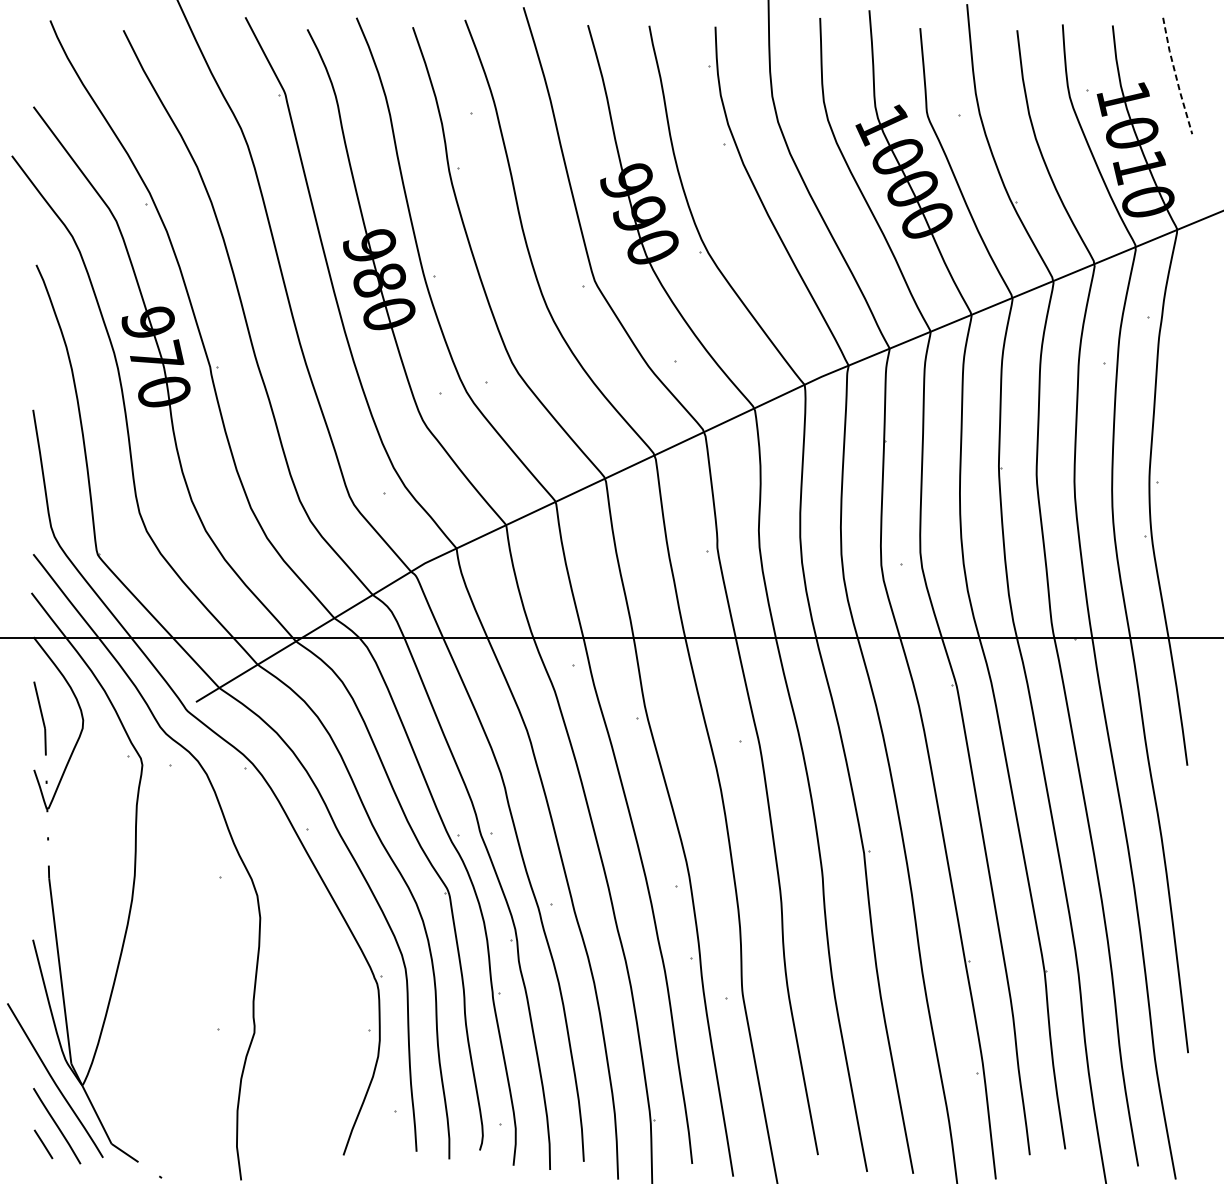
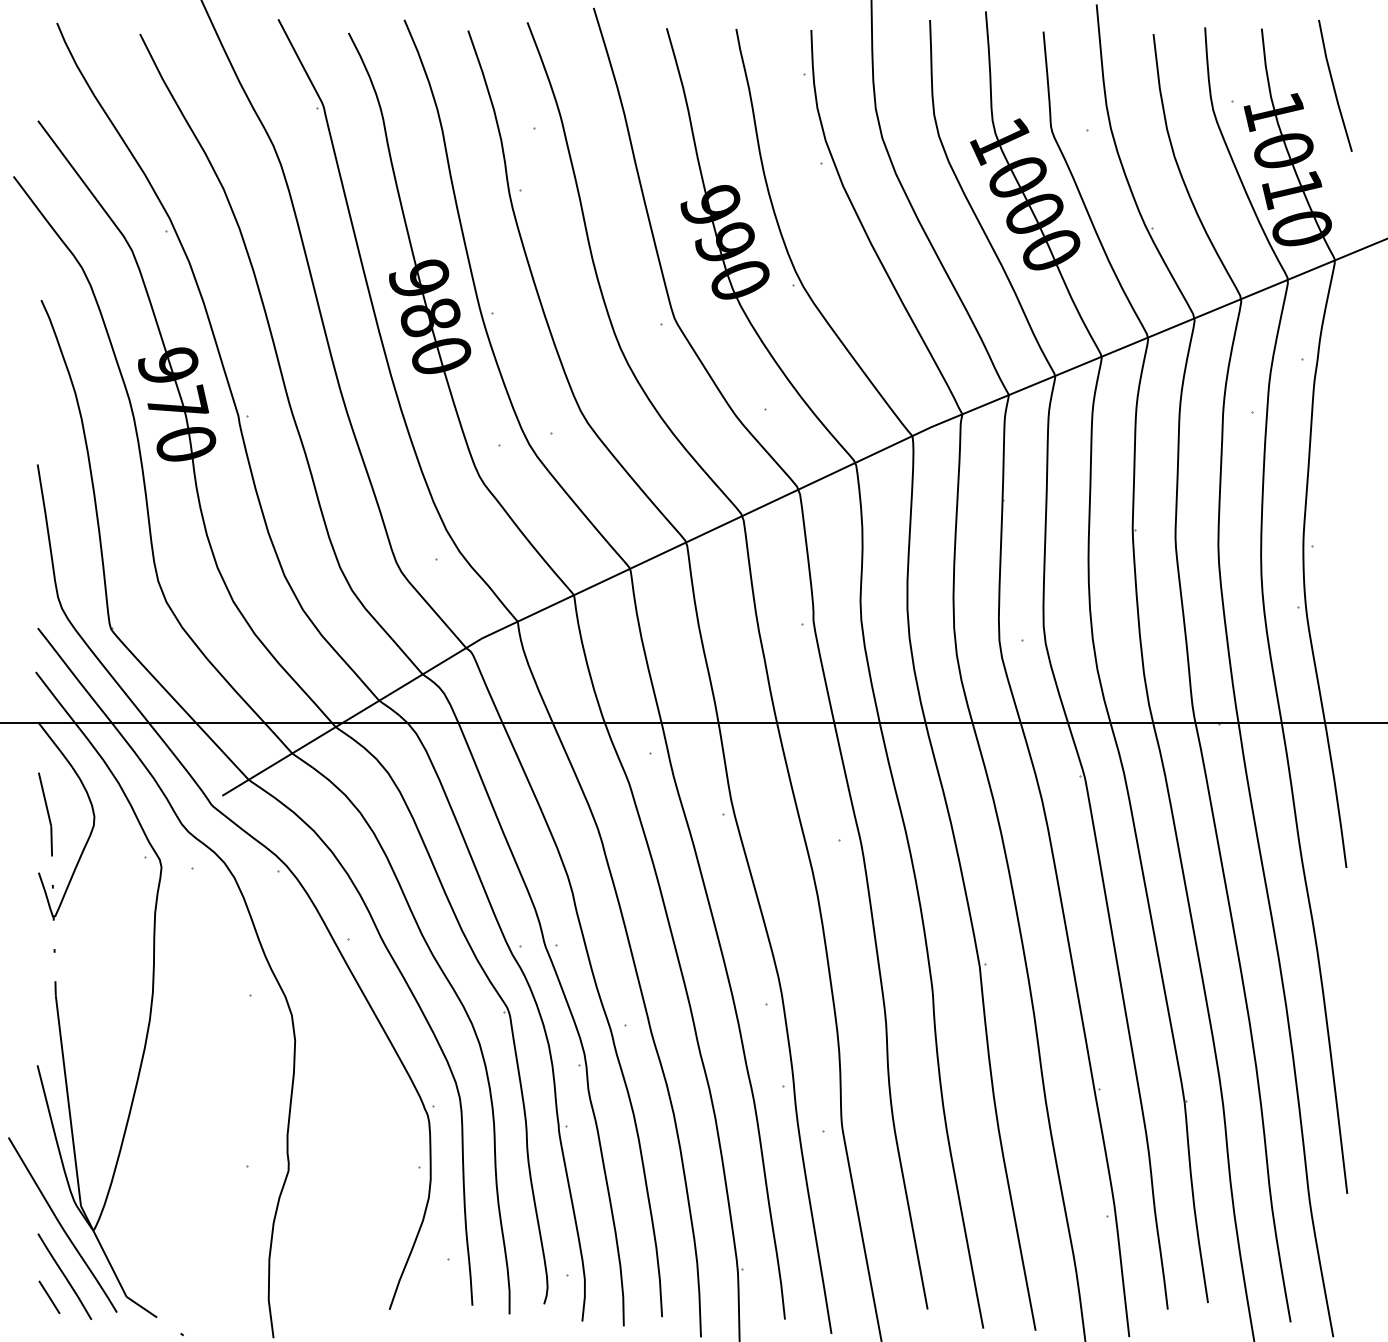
line: (1175, 76) -> (1333, 86), dashed -> solid

